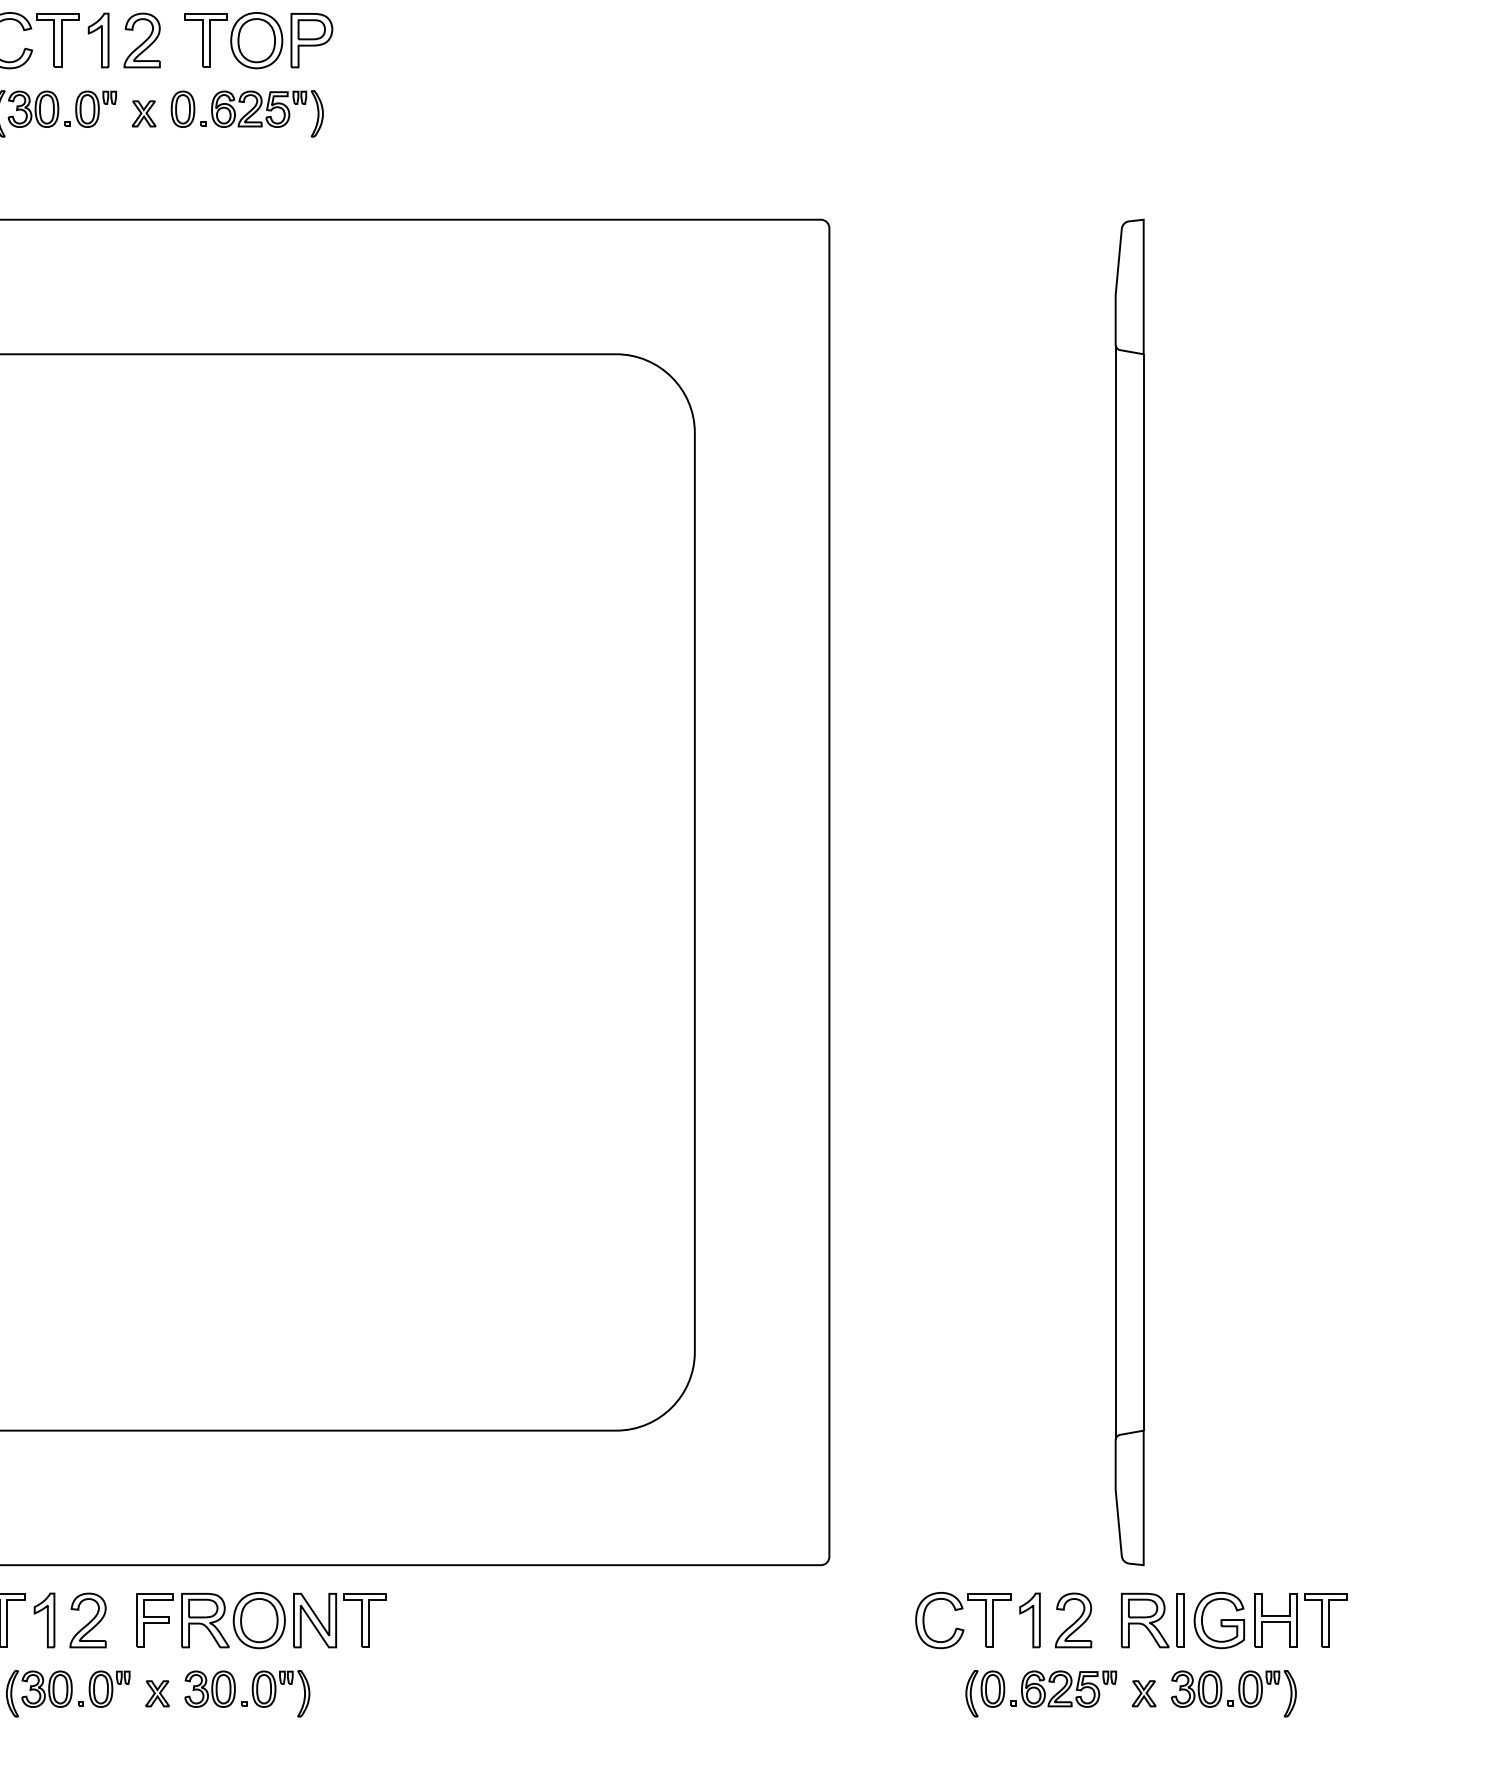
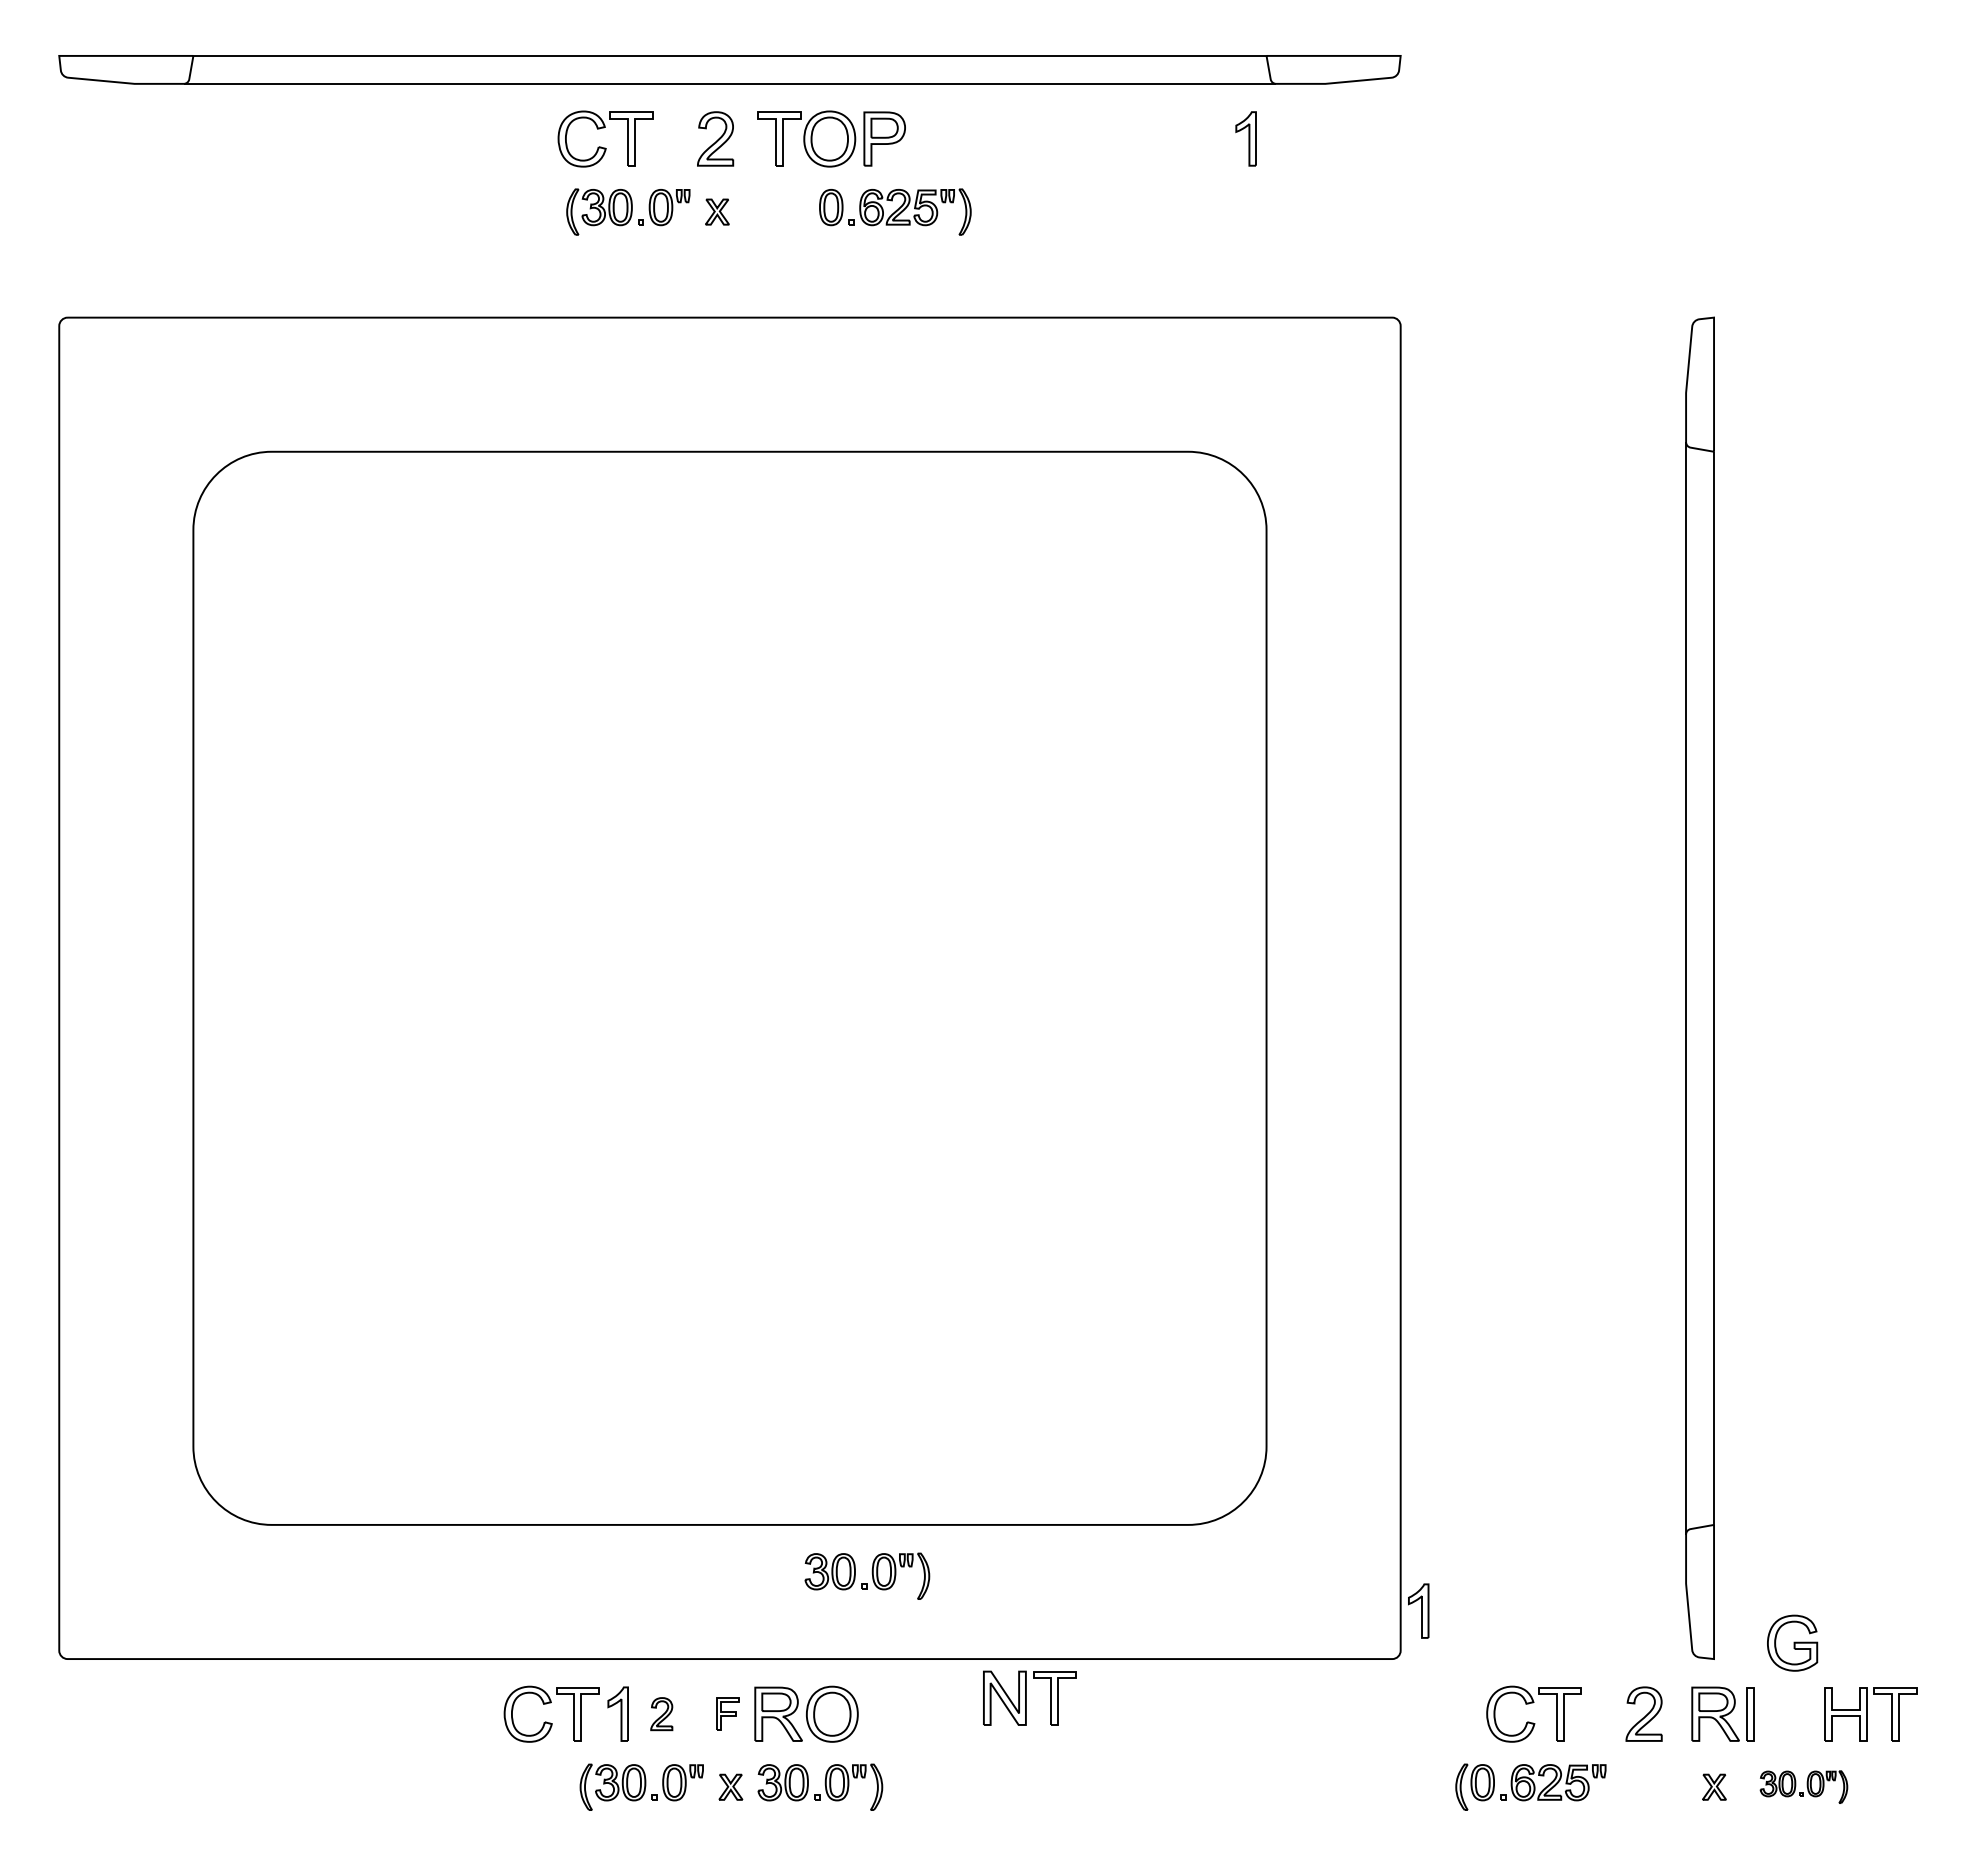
part: (98, 40) -> (1245, 138), moved
part: (247, 113) -> (895, 211), moved
part: (294, 1481) -> (867, 1575), added
part: (87, 1619) -> (661, 1713), size x0.6
part: (339, 1619) -> (1029, 1697), moved
part: (1029, 1619) -> (1418, 1610), moved
part: (1219, 1619) -> (1792, 1642), moved
part: (154, 1620) -> (727, 1714), size x0.6
part: (1040, 1693) -> (1530, 1786), moved
part: (1233, 1693) -> (1803, 1786), size x0.7

